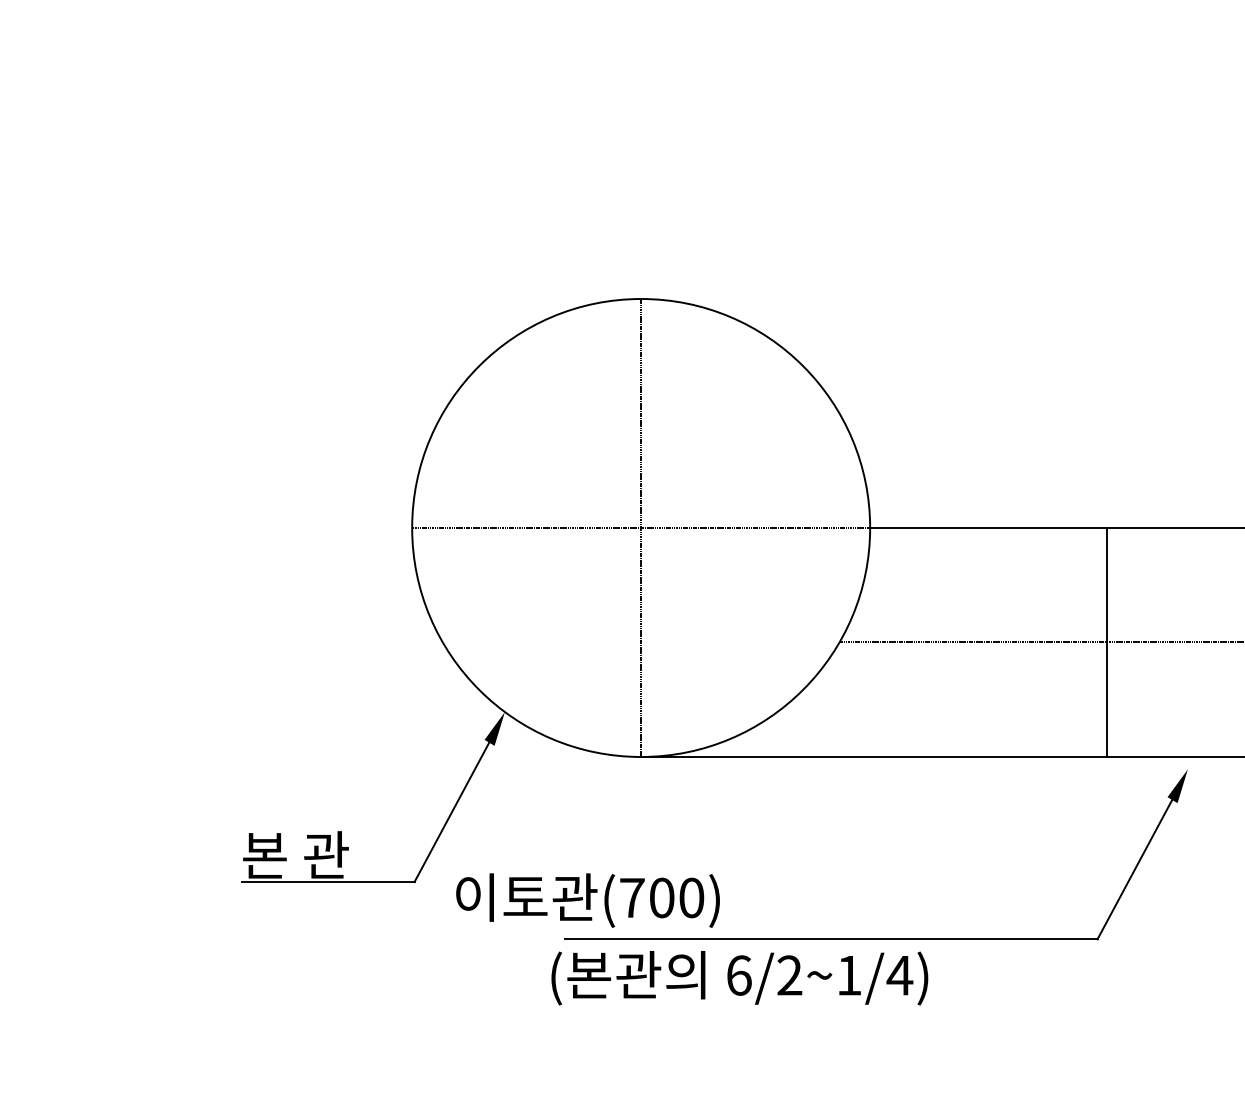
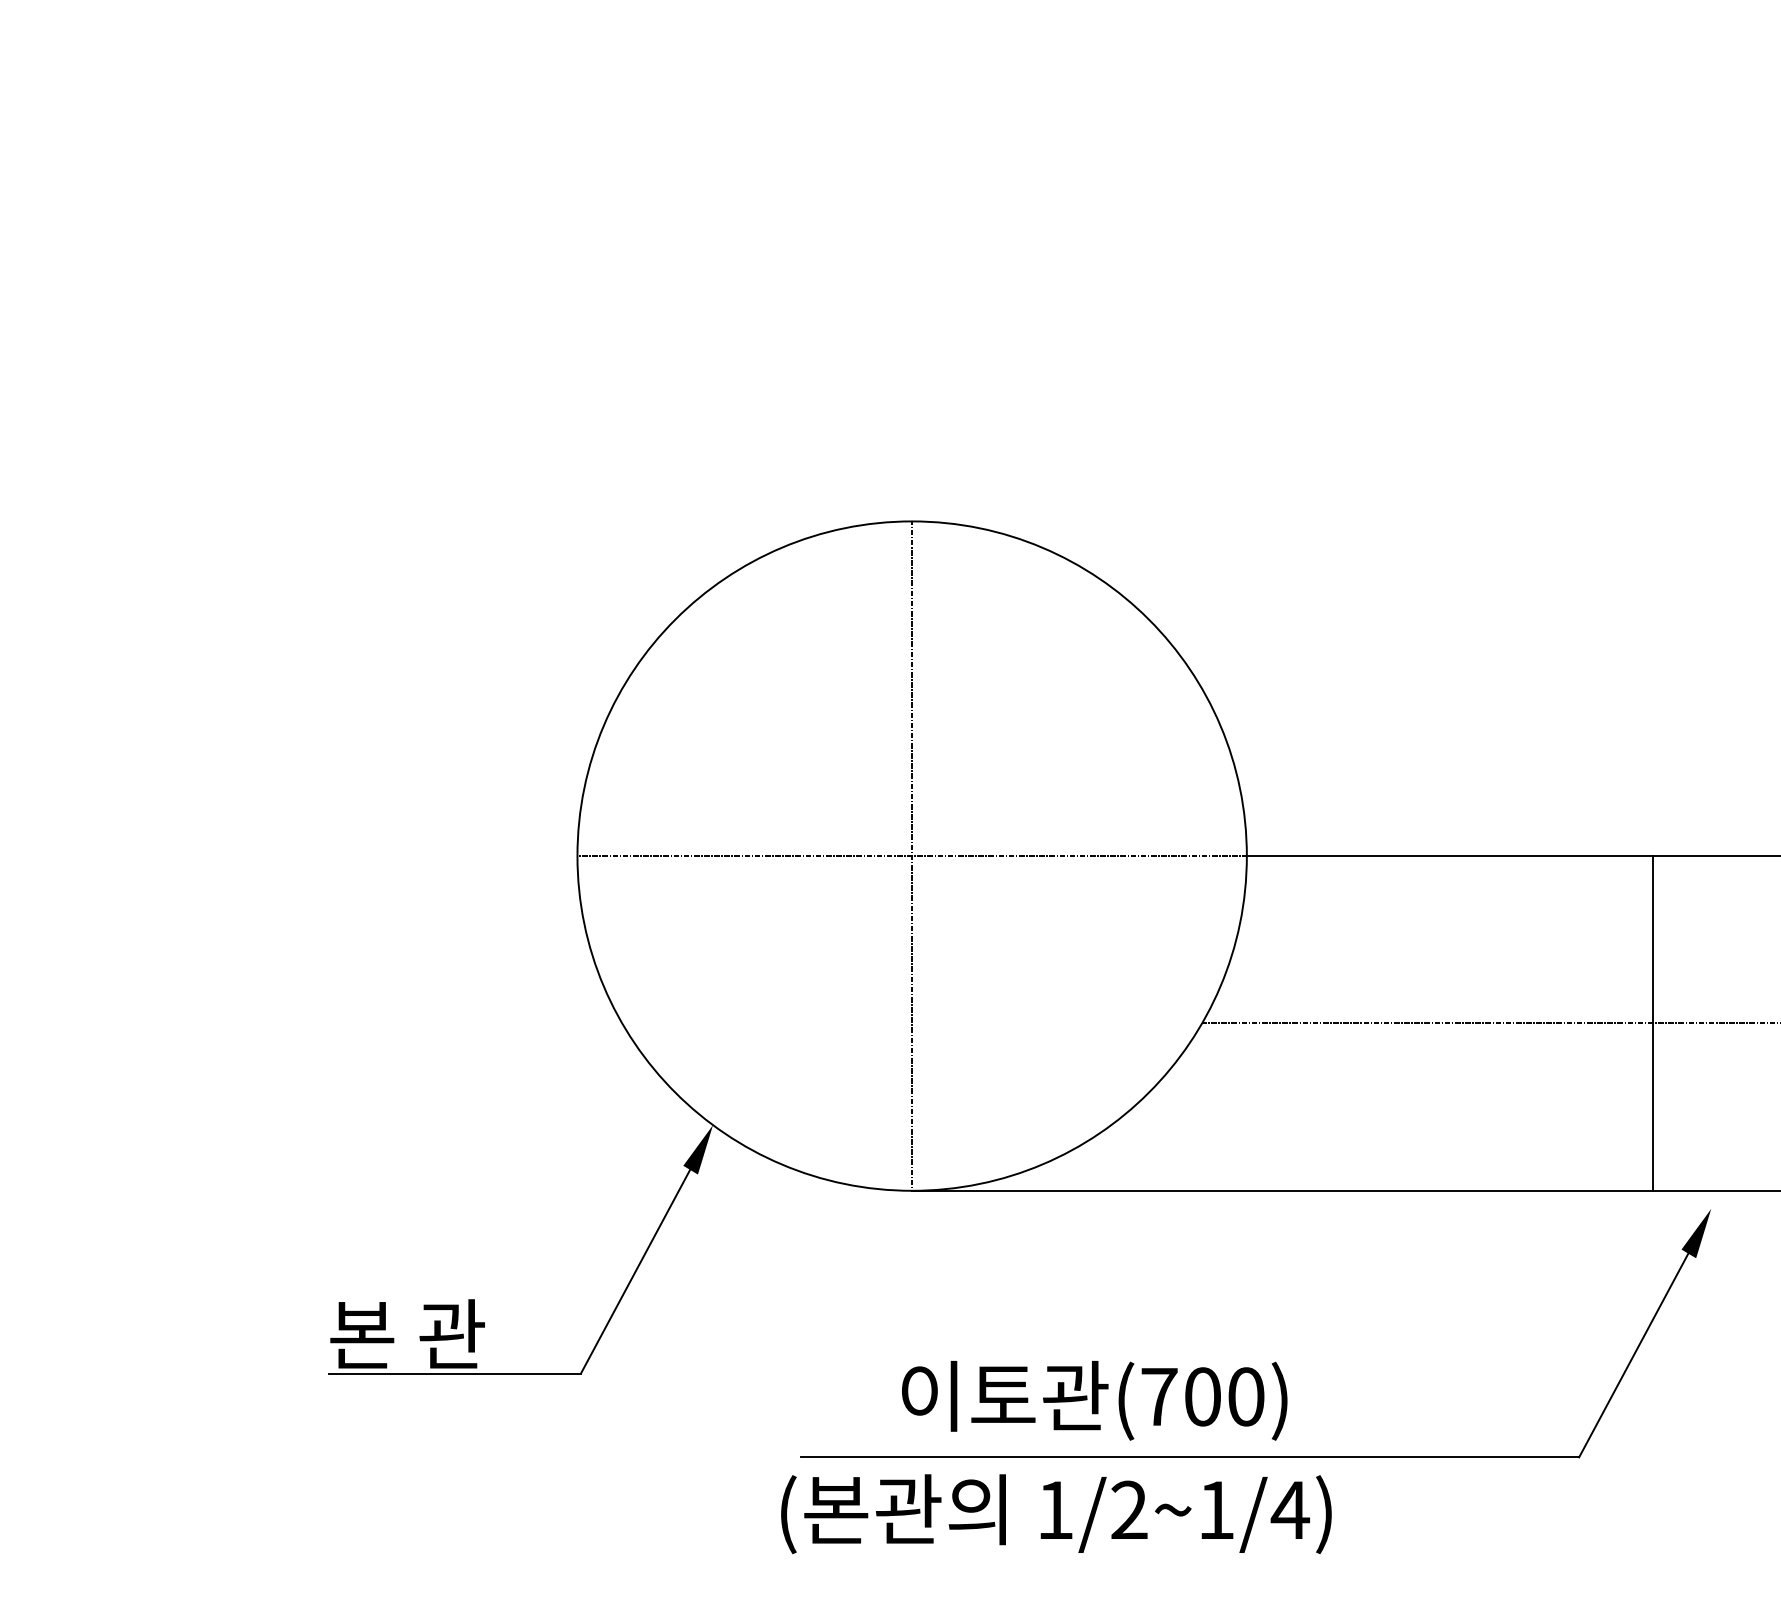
line: (1107, 641) -> (1653, 1022), moved
text: (587, 900) -> (1093, 1400), moved
text: (739, 975) -> (1055, 1510), 6/2~1/4) -> 1/2~1/4)

